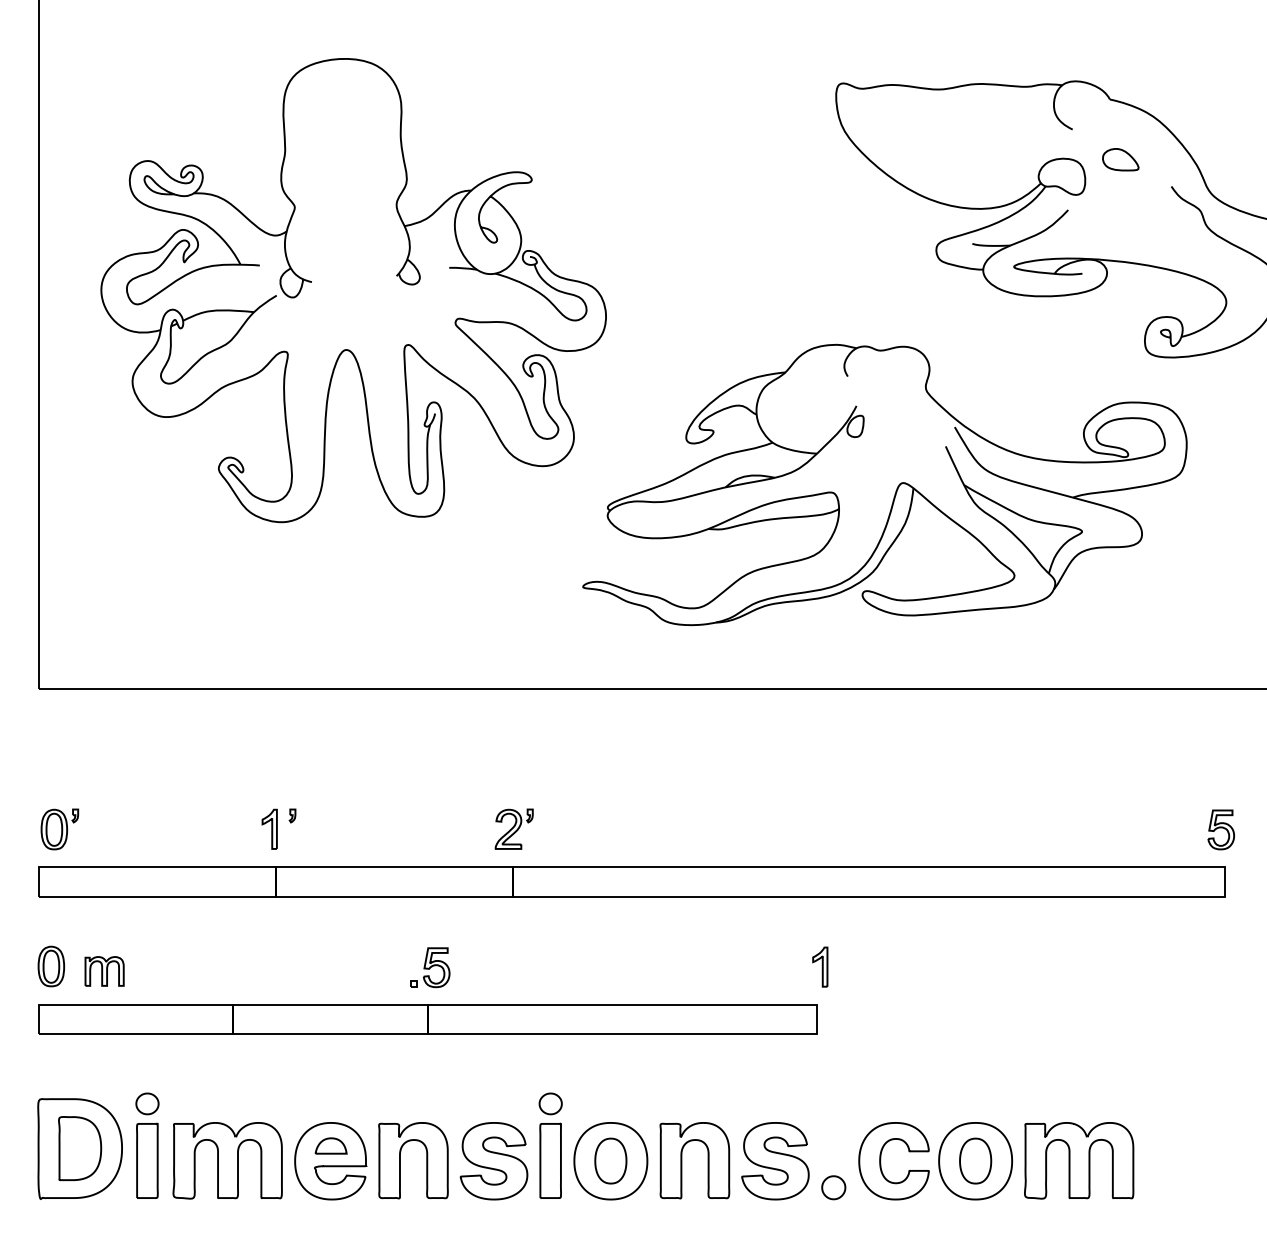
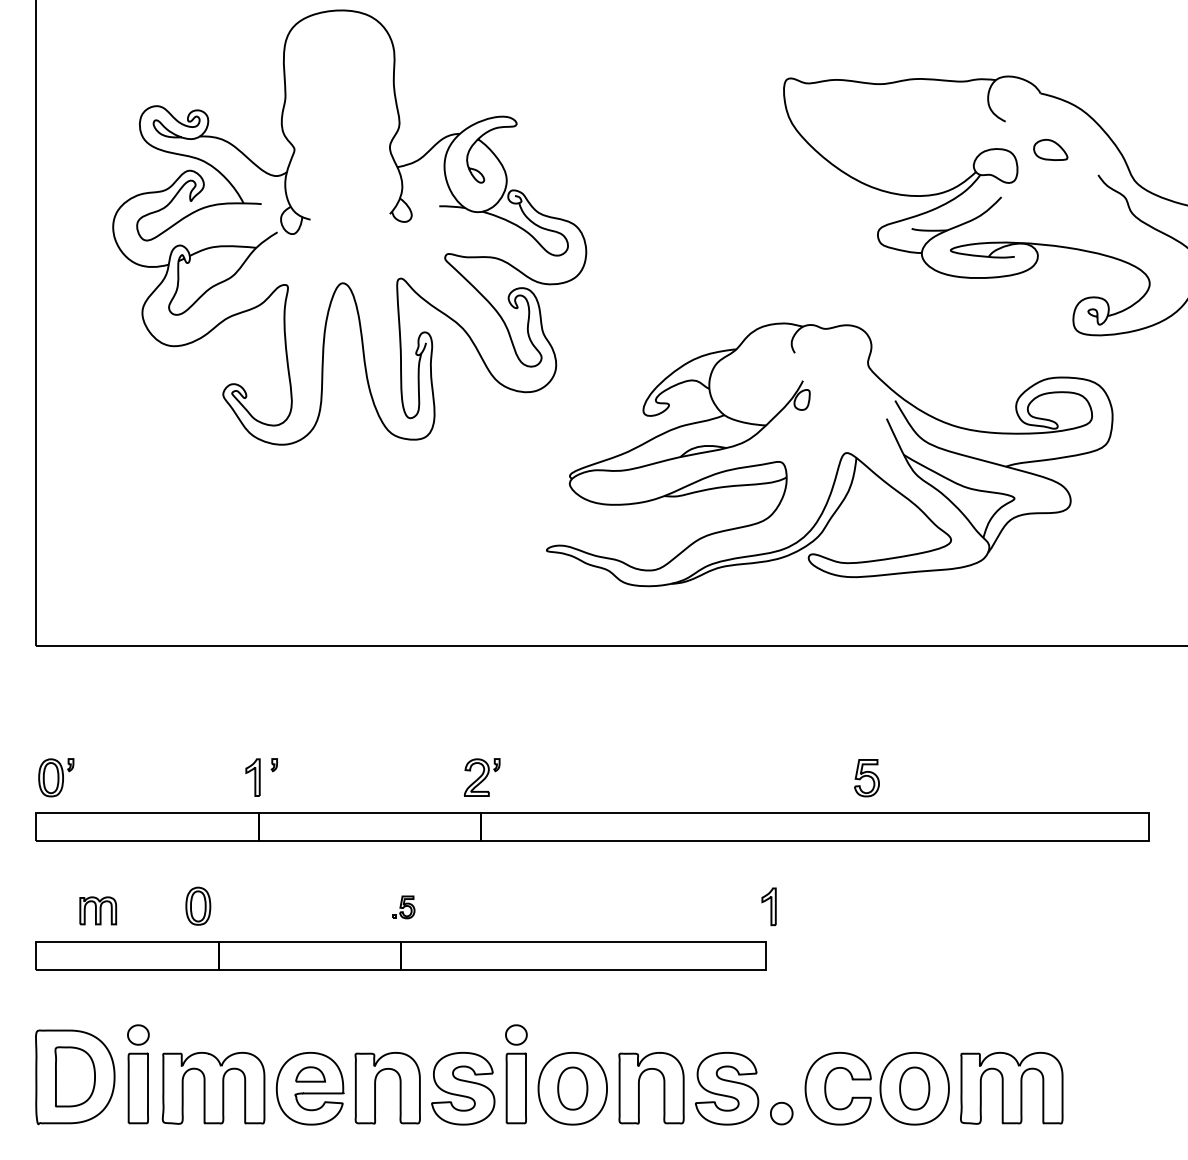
part: (353, 290) -> (349, 227), moved
part: (1220, 830) -> (866, 778), moved
part: (51, 965) -> (198, 905), moved
part: (430, 967) -> (403, 907), size x0.6

